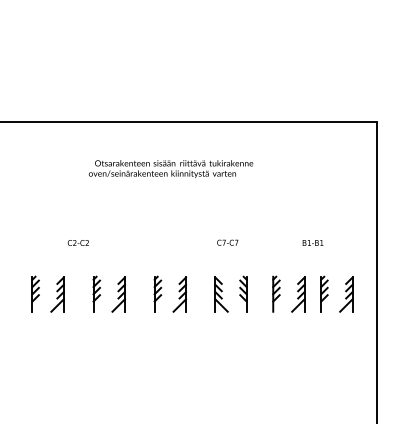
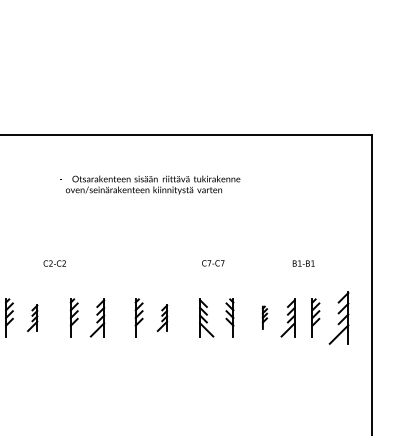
part: (276, 293) -> (264, 317), size x0.6
part: (57, 294) -> (32, 318), size x0.7
part: (179, 294) -> (162, 318), size x0.7
part: (346, 294) -> (339, 318), size x1.4

